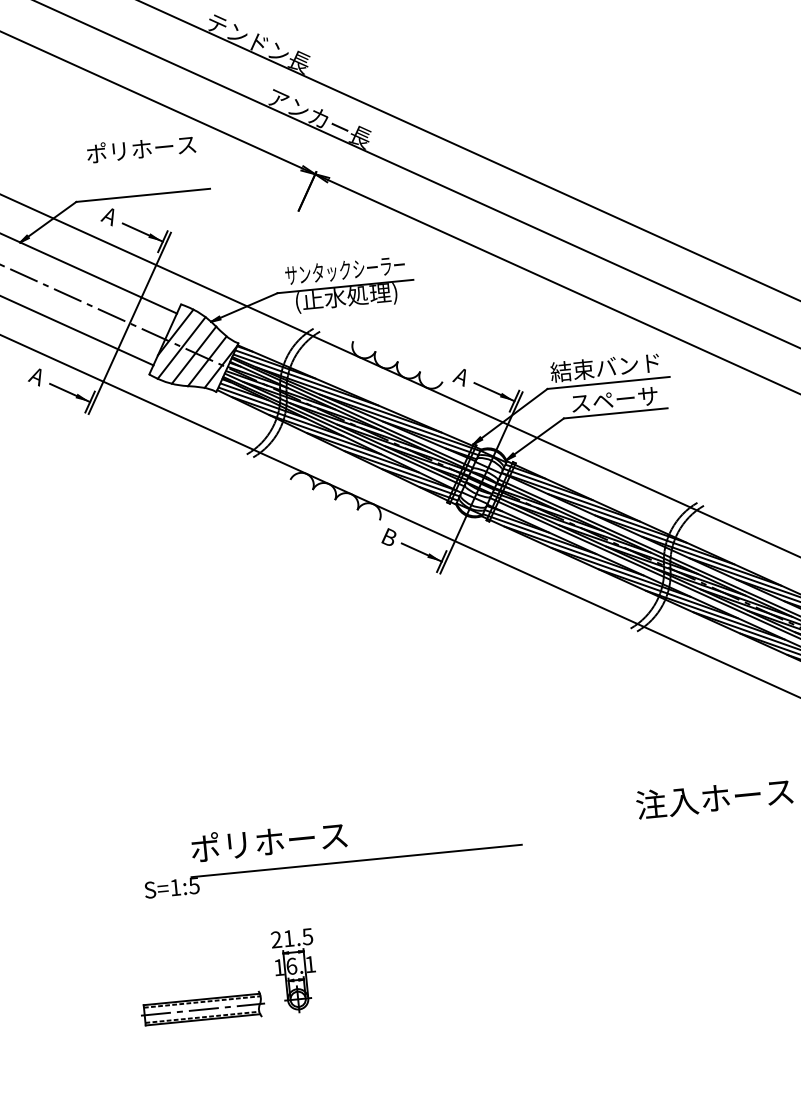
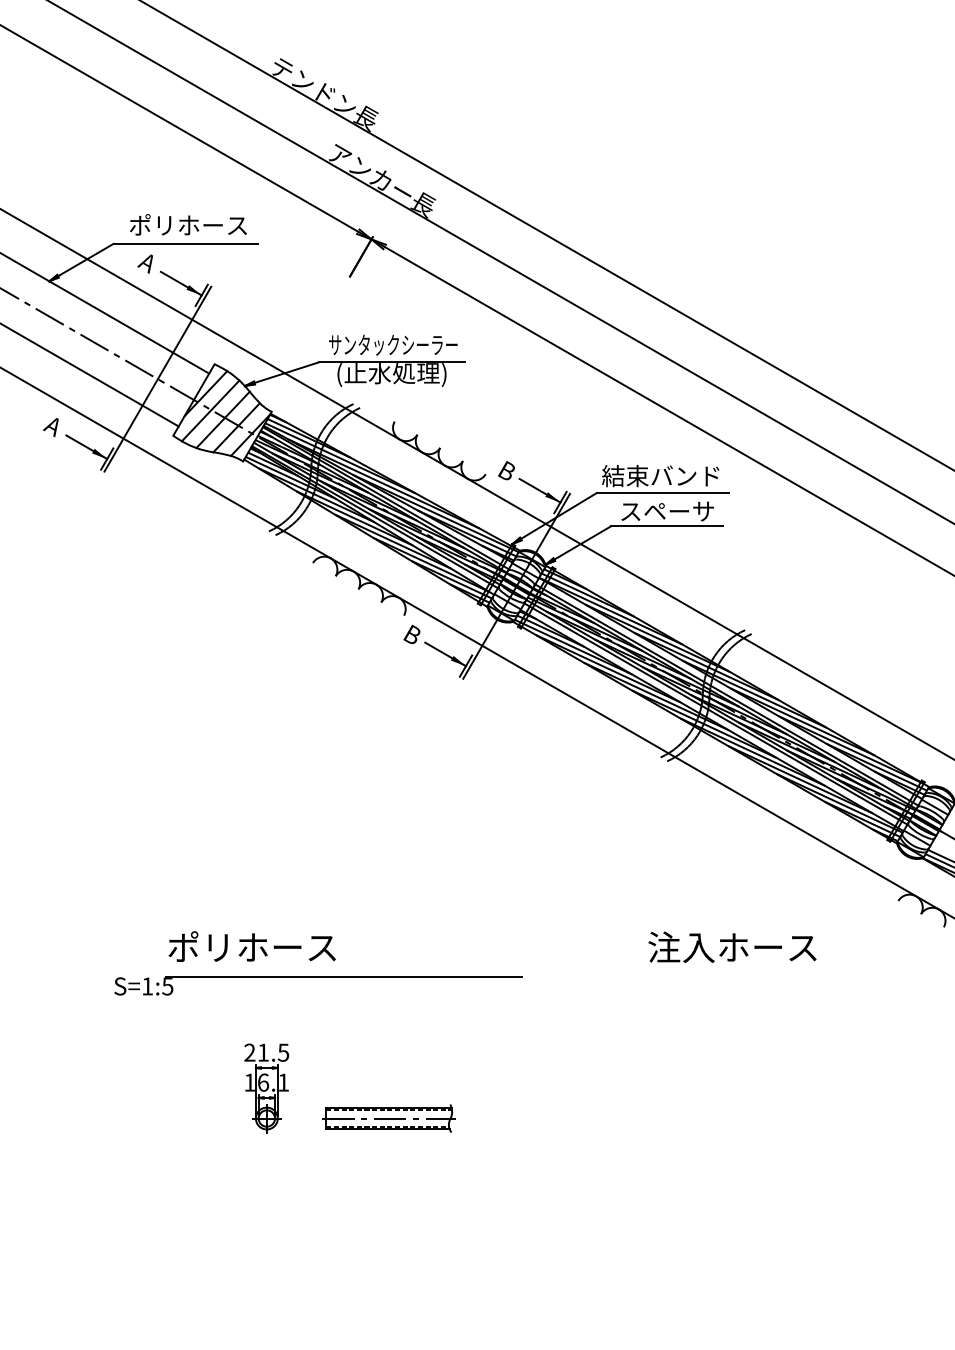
text: (141, 148) -> (188, 224), moved
text: (460, 377) -> (505, 471), A -> B
part: (202, 1009) -> (388, 1118), moved

